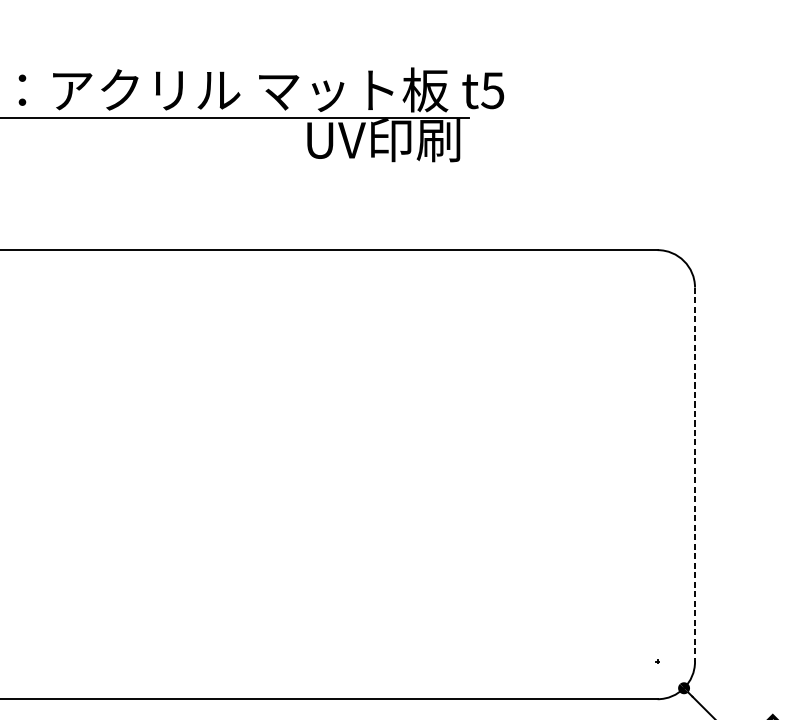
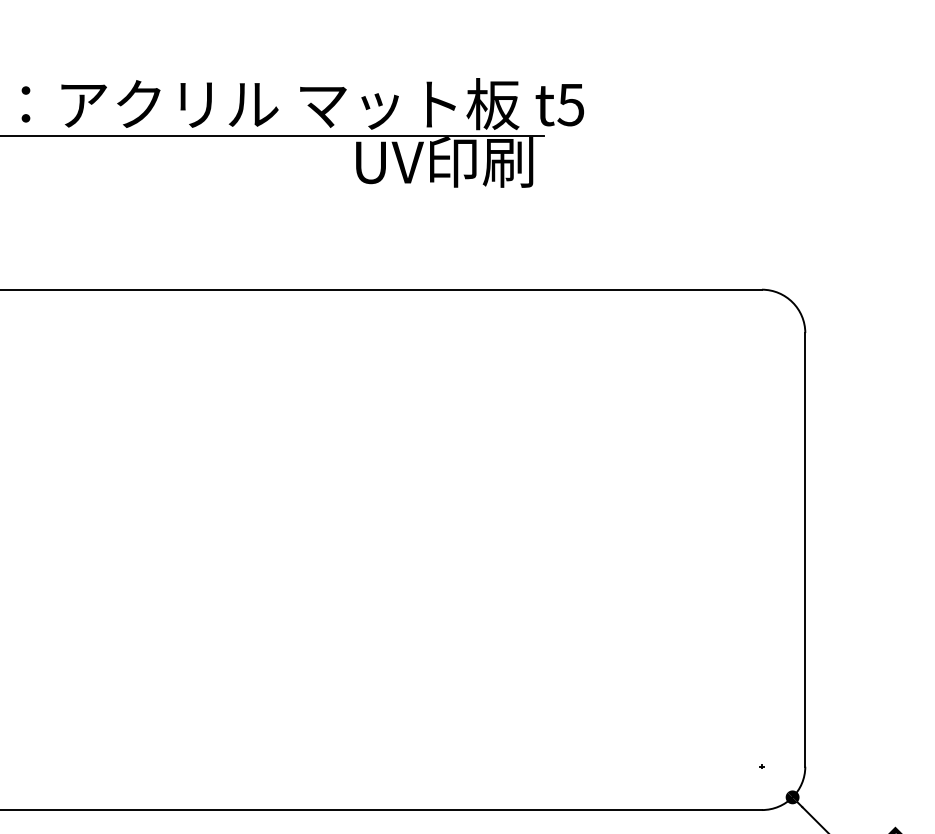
line: (695, 474) -> (805, 549), dashed -> solid

